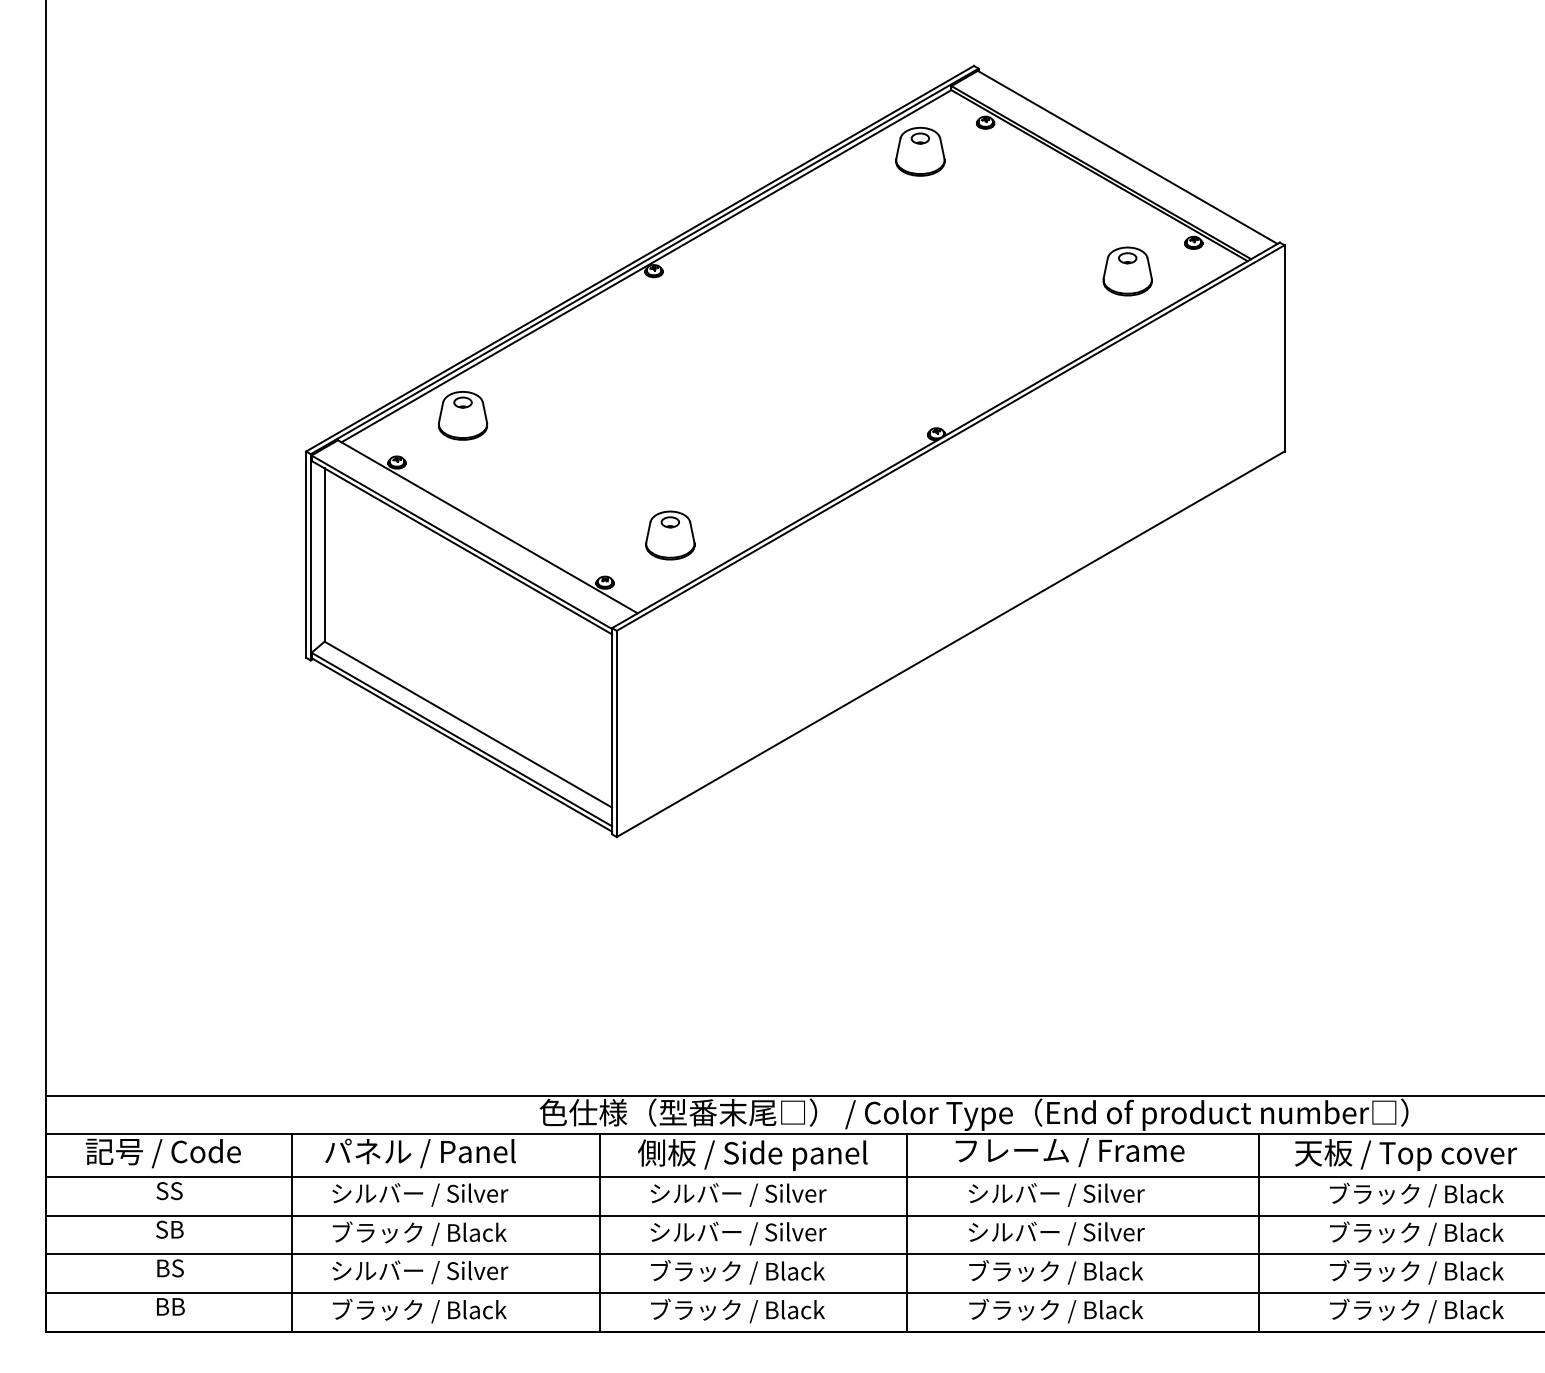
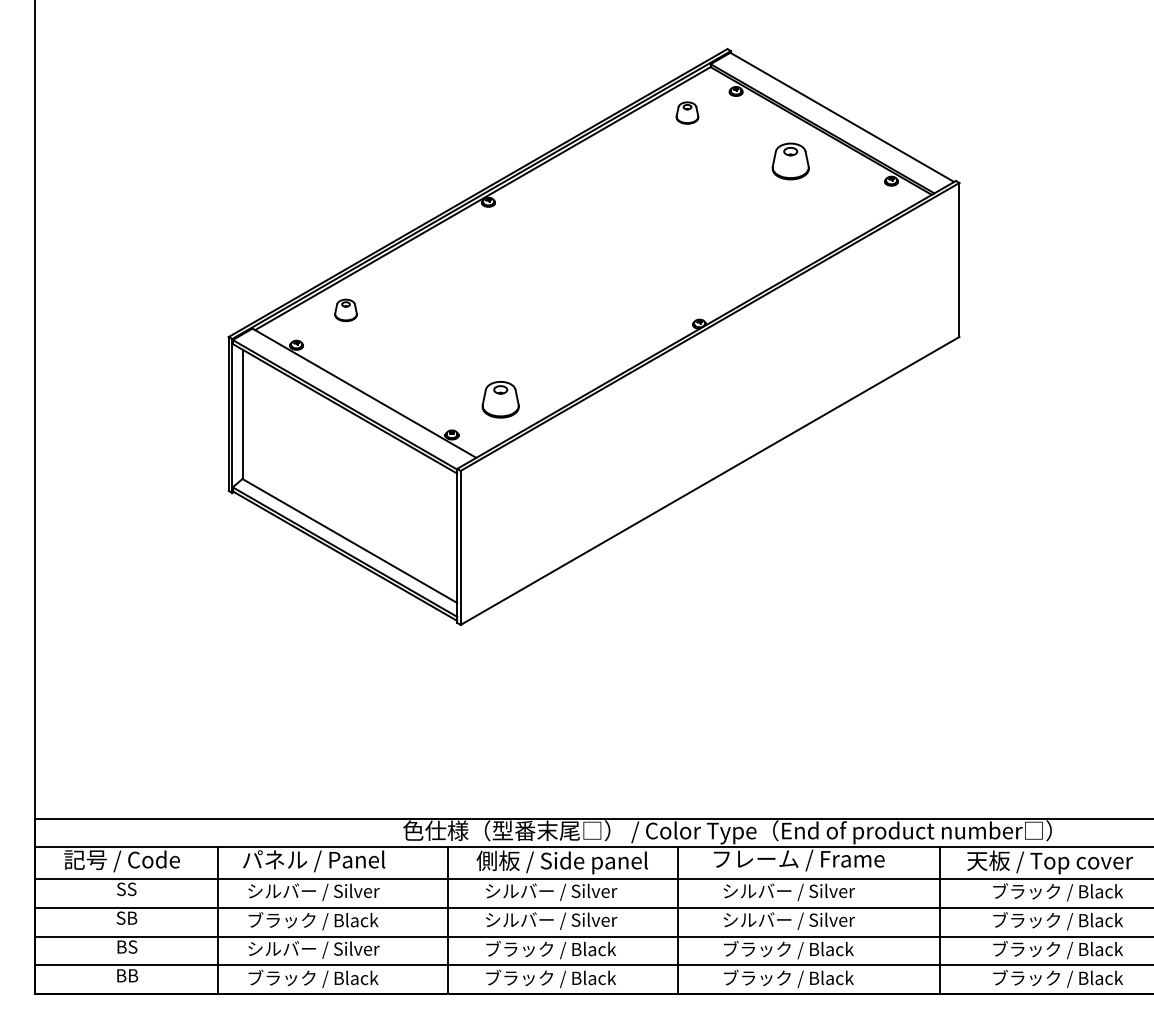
part: (920, 151) -> (687, 112), size x0.6
part: (1127, 271) -> (790, 161), moved
part: (463, 415) -> (346, 310), size x0.6

